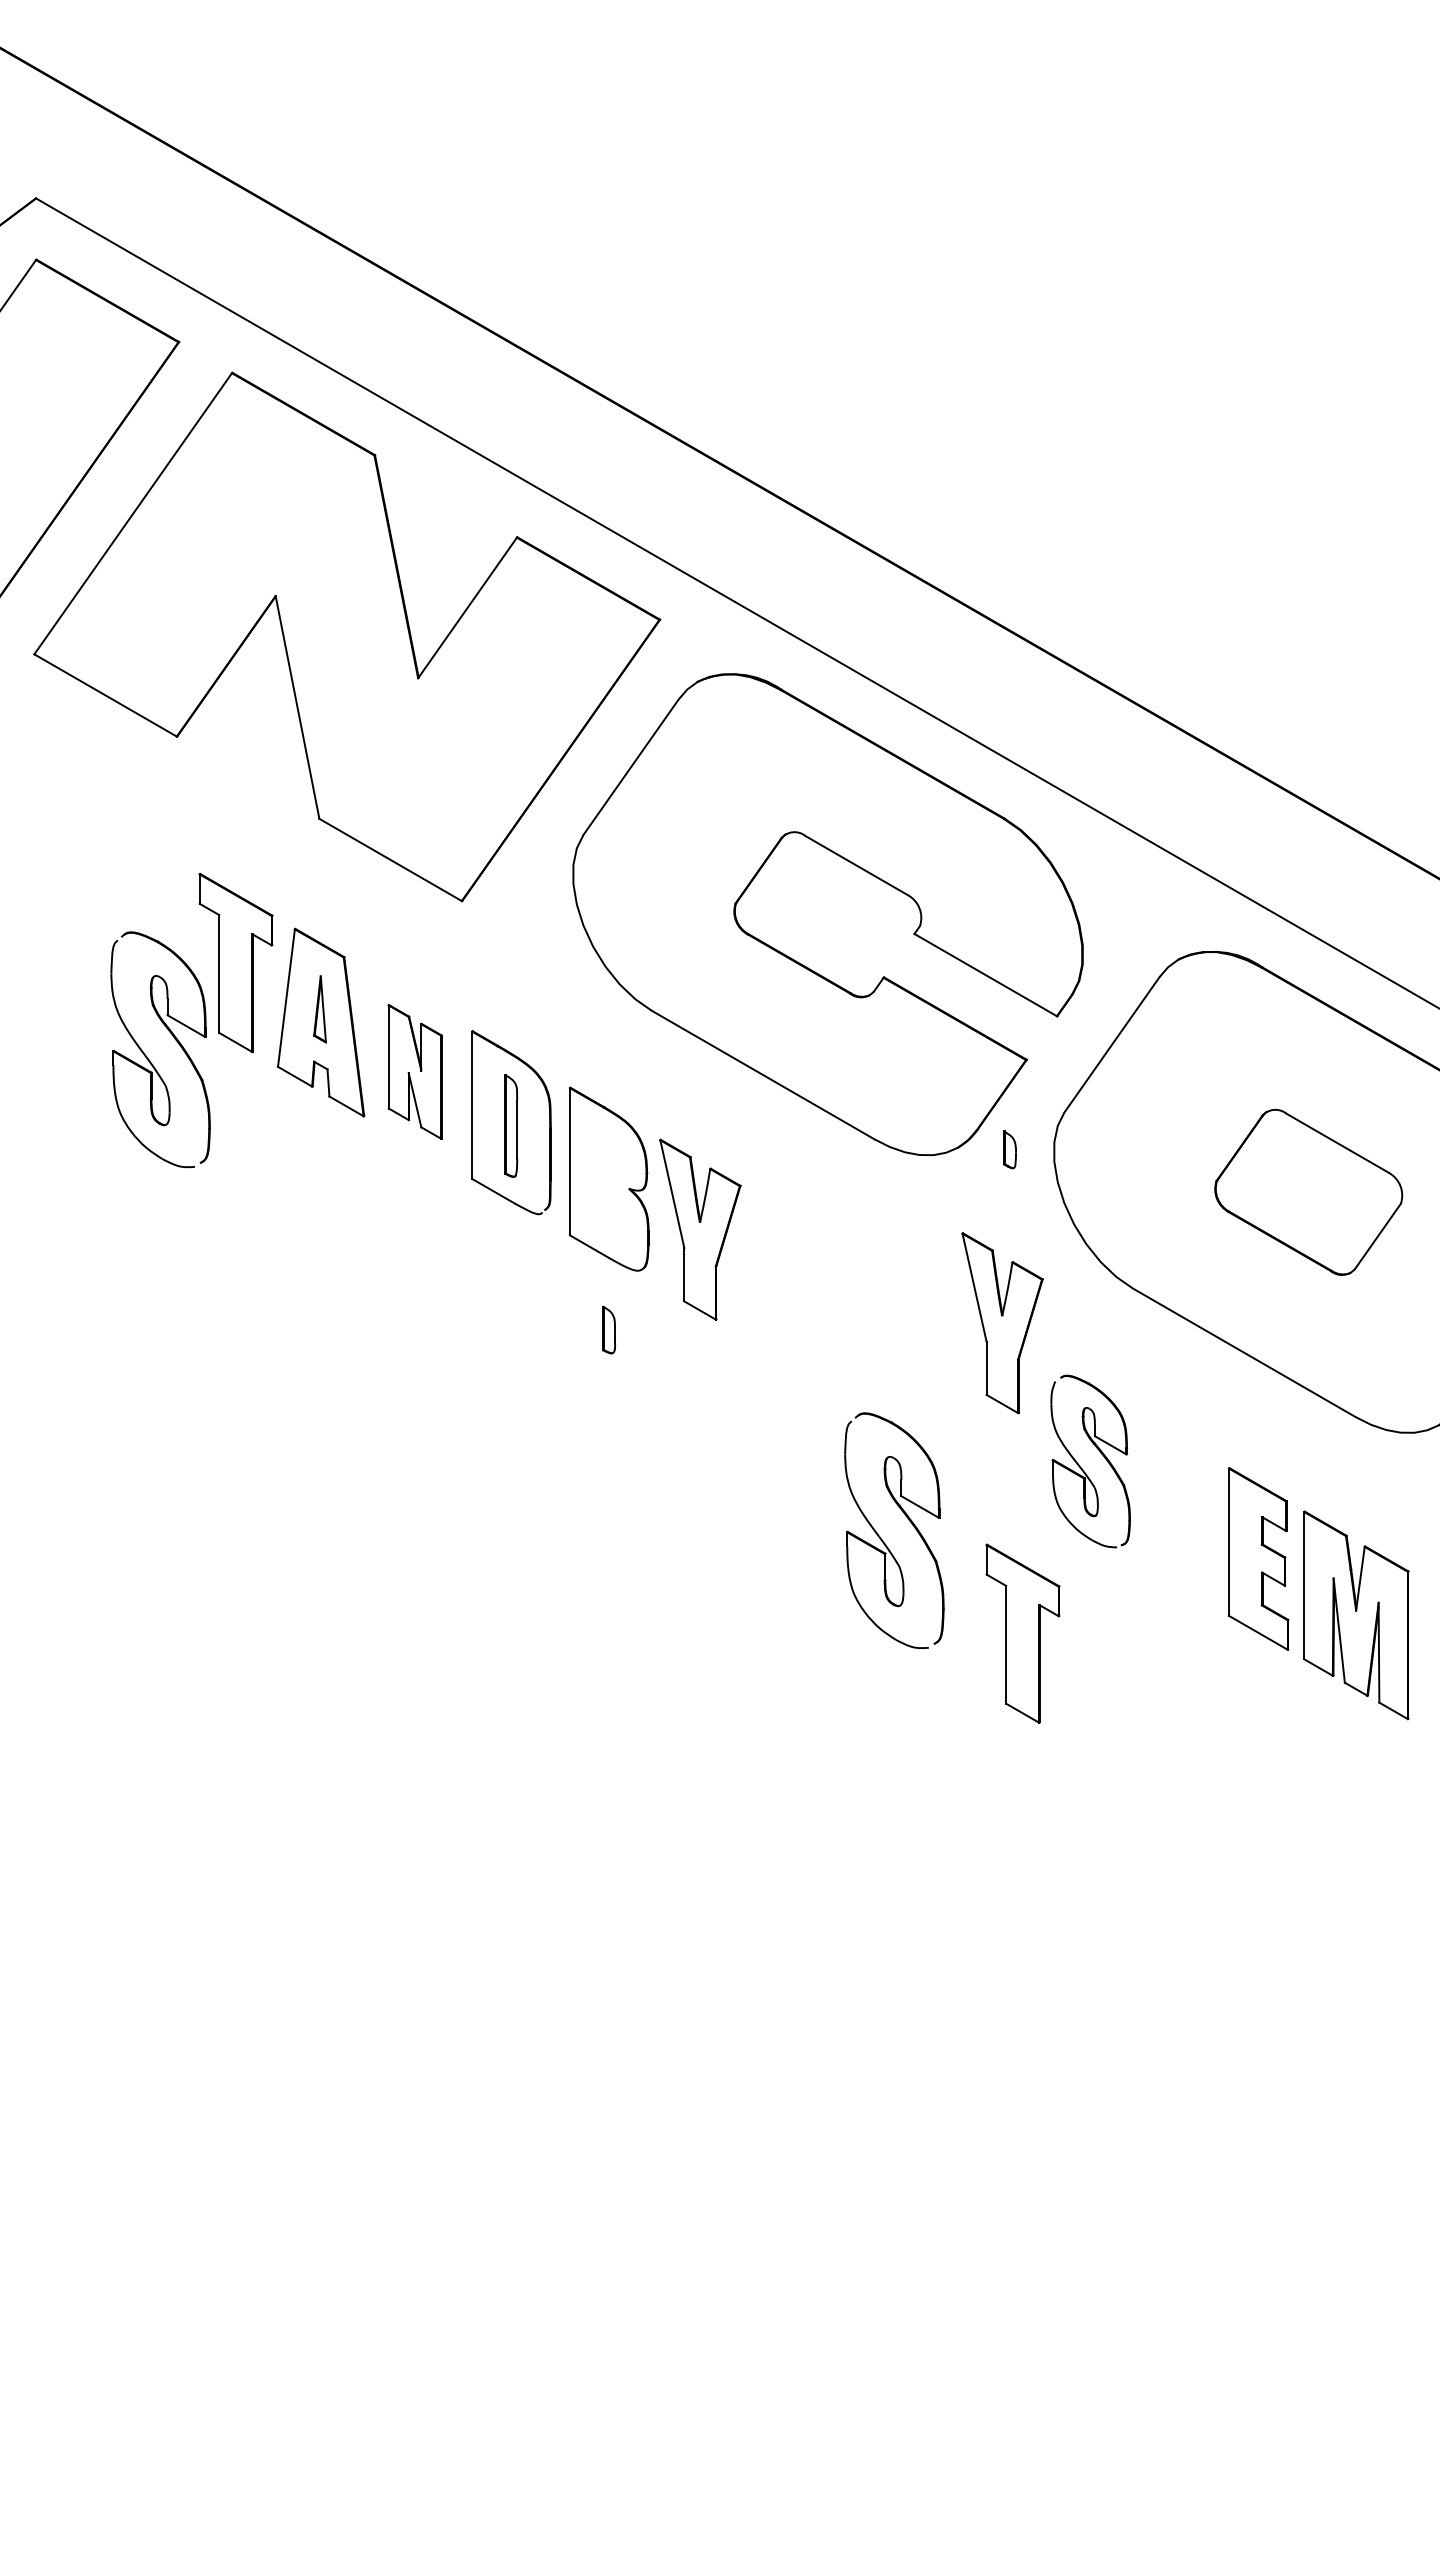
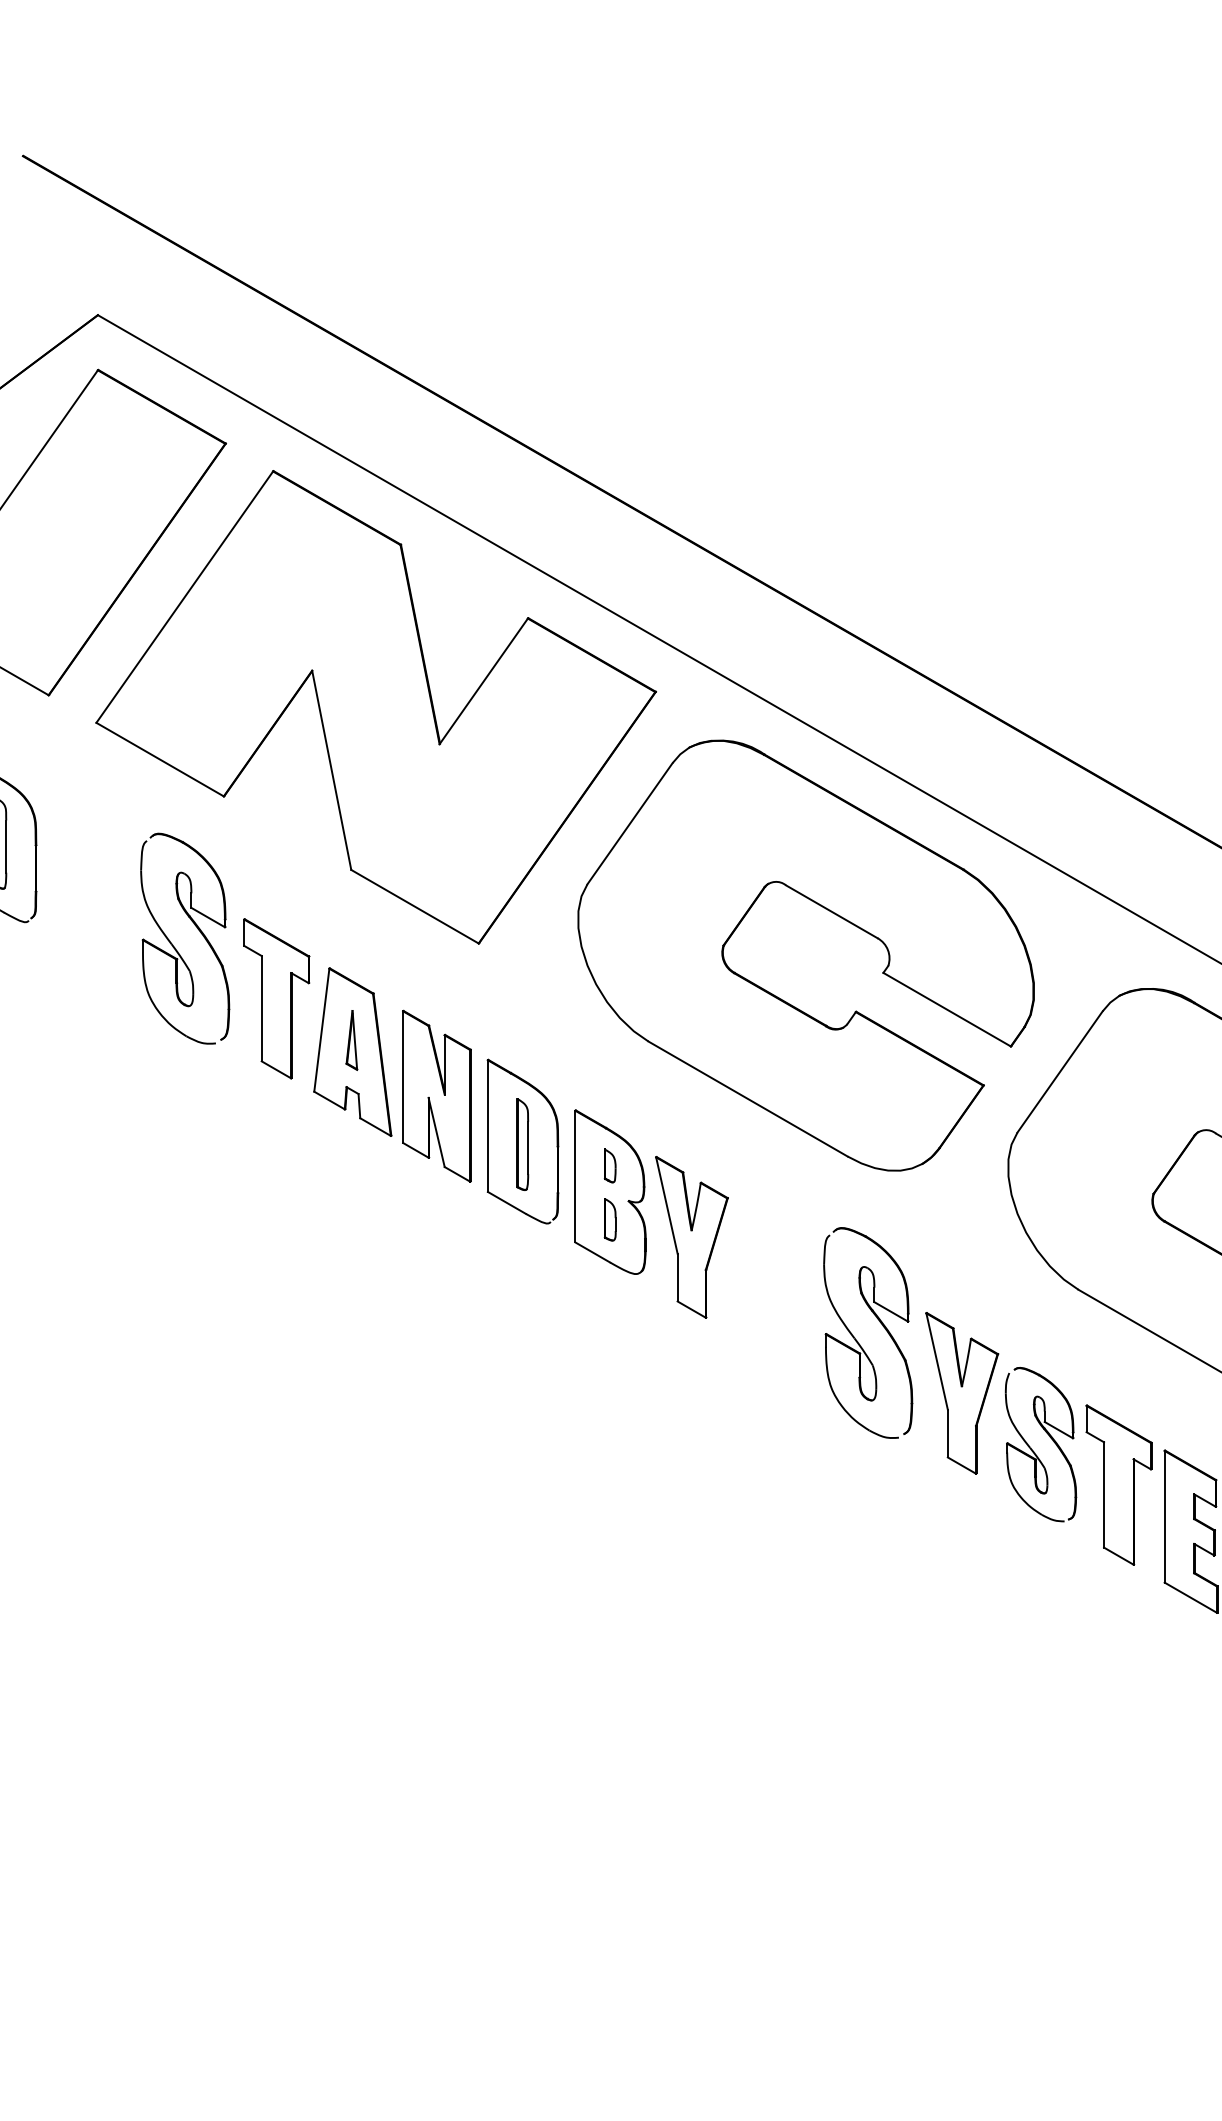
part: (147, 1056) -> (173, 944), moved
part: (415, 1071) -> (437, 1095), size x1.43
part: (1009, 1149) -> (609, 1165), moved
part: (1002, 1323) -> (962, 1393), moved
part: (608, 1330) -> (609, 1220), moved
part: (883, 1540) -> (858, 1341), moved
part: (1022, 1633) -> (1118, 1484), moved

